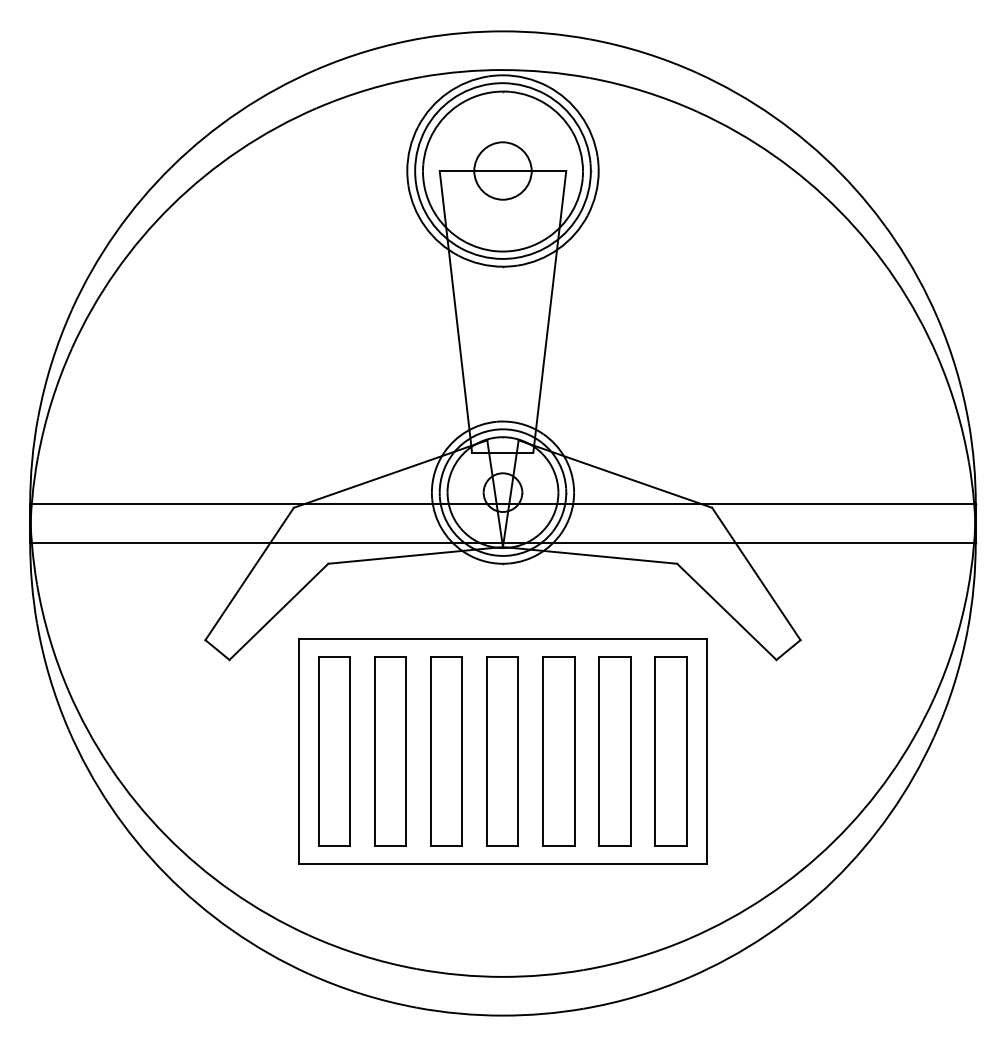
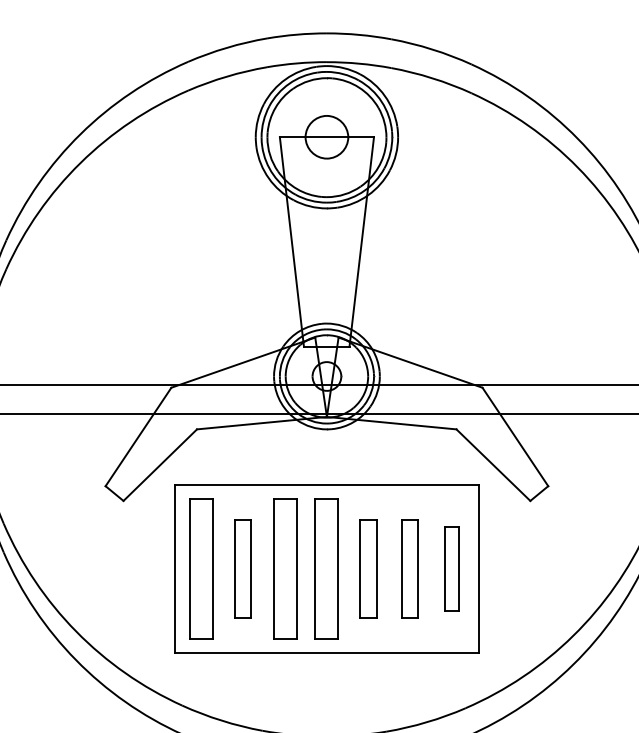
part: (390, 751) -> (243, 569), size x0.7
part: (558, 751) -> (368, 569), size x0.7
part: (614, 751) -> (409, 569), size x0.7
part: (670, 751) -> (451, 569), size x0.6

